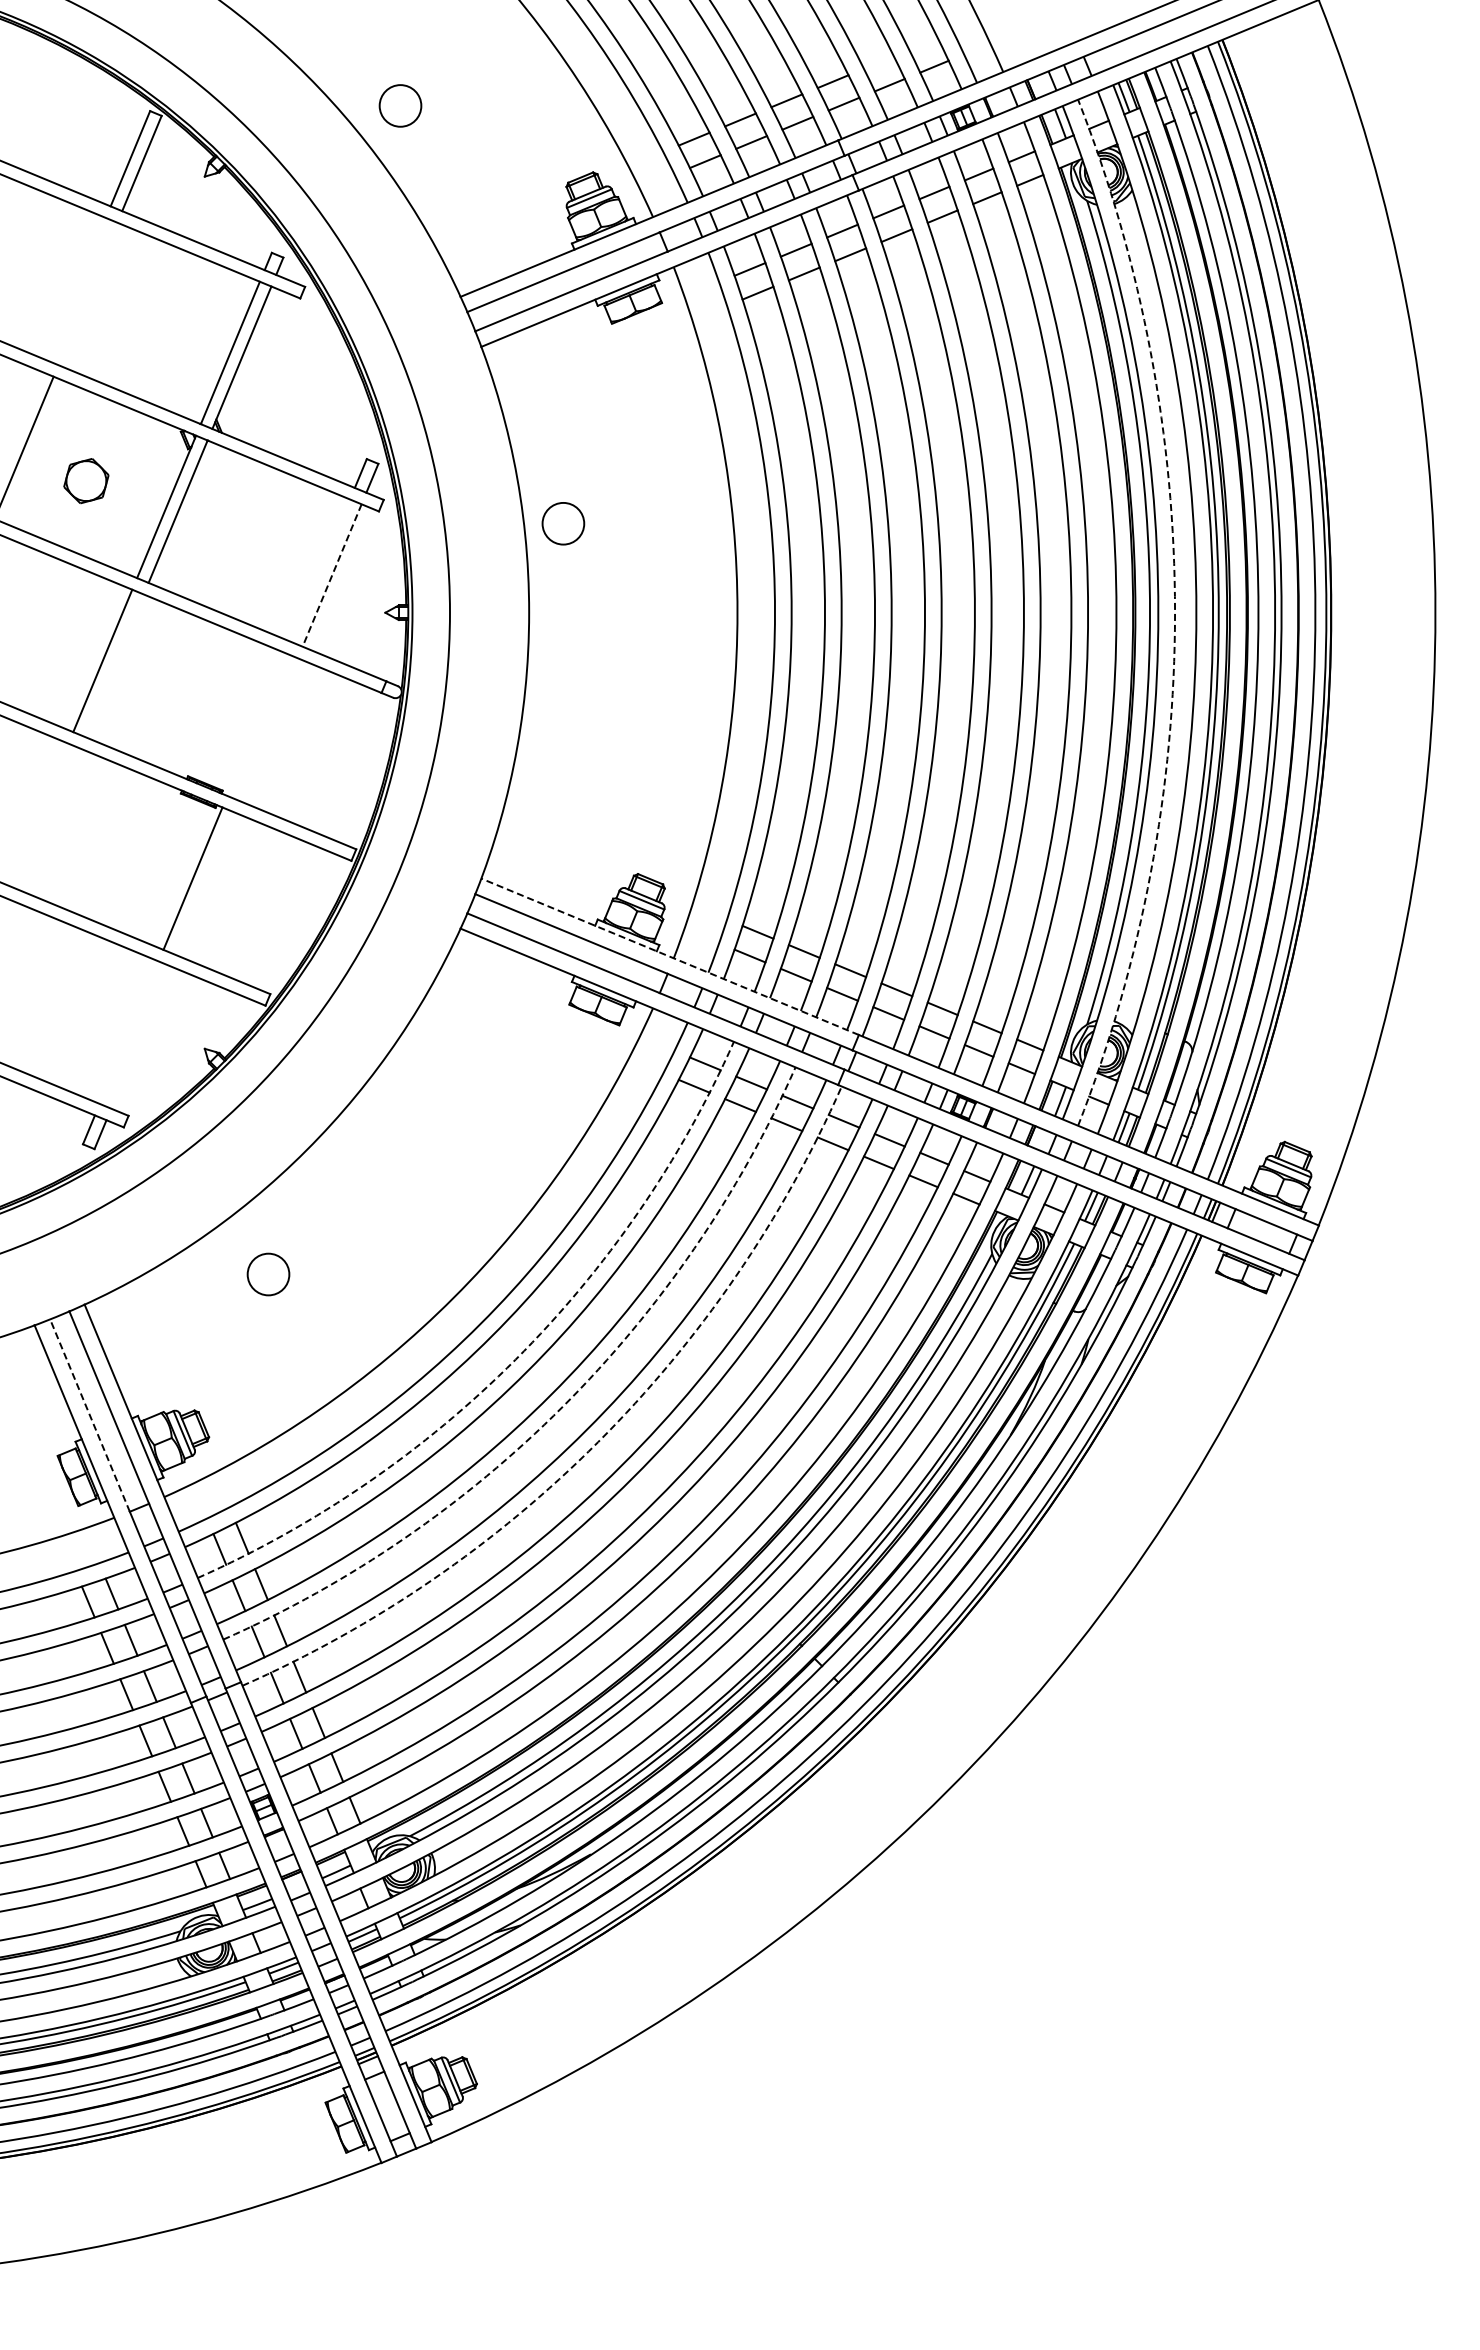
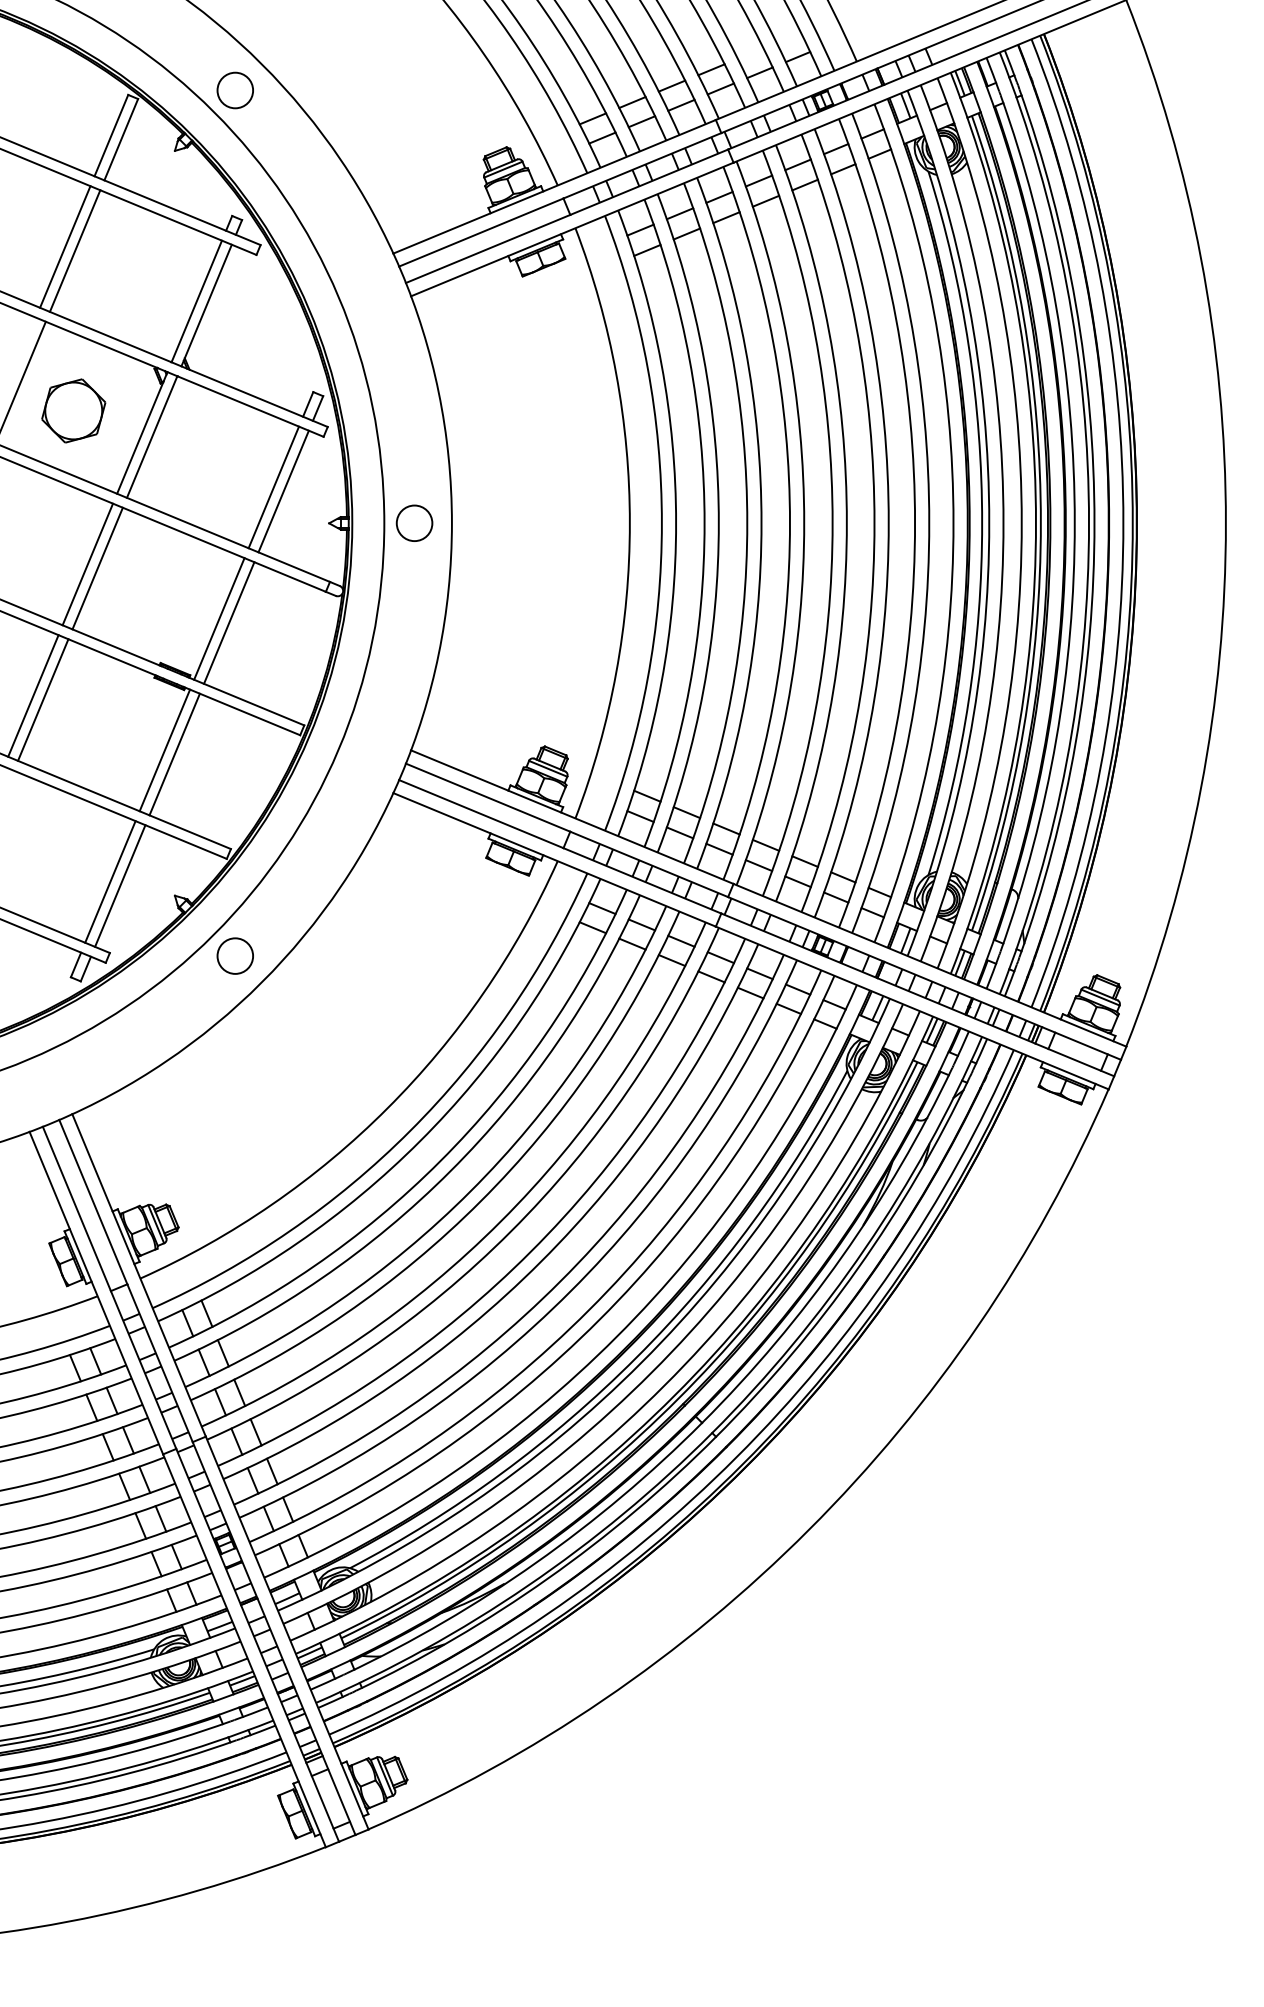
circle: (400, 105) -> (235, 90), moved
line: (75, 288) -> (64, 246), added
line: (87, 293) -> (74, 250), added
part: (86, 480) -> (73, 410), size x1.67
circle: (563, 523) -> (414, 523), moved
line: (320, 570) -> (273, 487), added
line: (331, 575) -> (283, 491), dashed -> solid
arc: (1175, 612) -> (1003, 523), dashed -> solid
line: (113, 665) -> (96, 568), added
line: (256, 724) -> (219, 618), added
line: (267, 729) -> (228, 623), added
line: (38, 814) -> (32, 695), added
line: (50, 819) -> (43, 699), added
line: (204, 883) -> (174, 754), added
line: (669, 956) -> (571, 816), dashed -> solid
line: (128, 1032) -> (109, 881), added
line: (140, 1037) -> (120, 886), added
circle: (268, 1274) -> (235, 956), moved
arc: (515, 1359) -> (440, 1161), dashed -> solid
arc: (562, 1406) -> (480, 1201), dashed -> solid
line: (89, 1415) -> (76, 1208), dashed -> solid
arc: (598, 1442) -> (511, 1231), dashed -> solid

